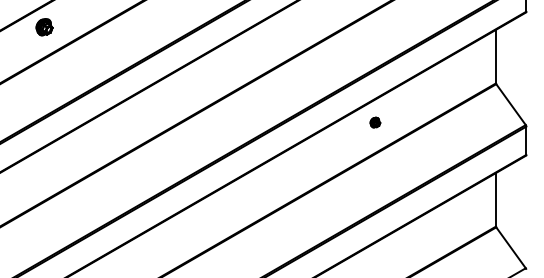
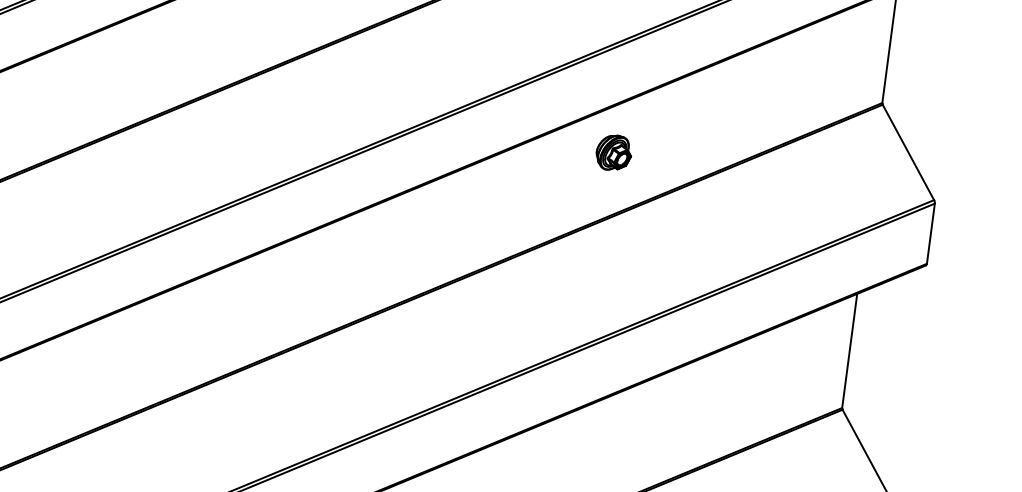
part: (375, 122) -> (614, 152), size x1.67

